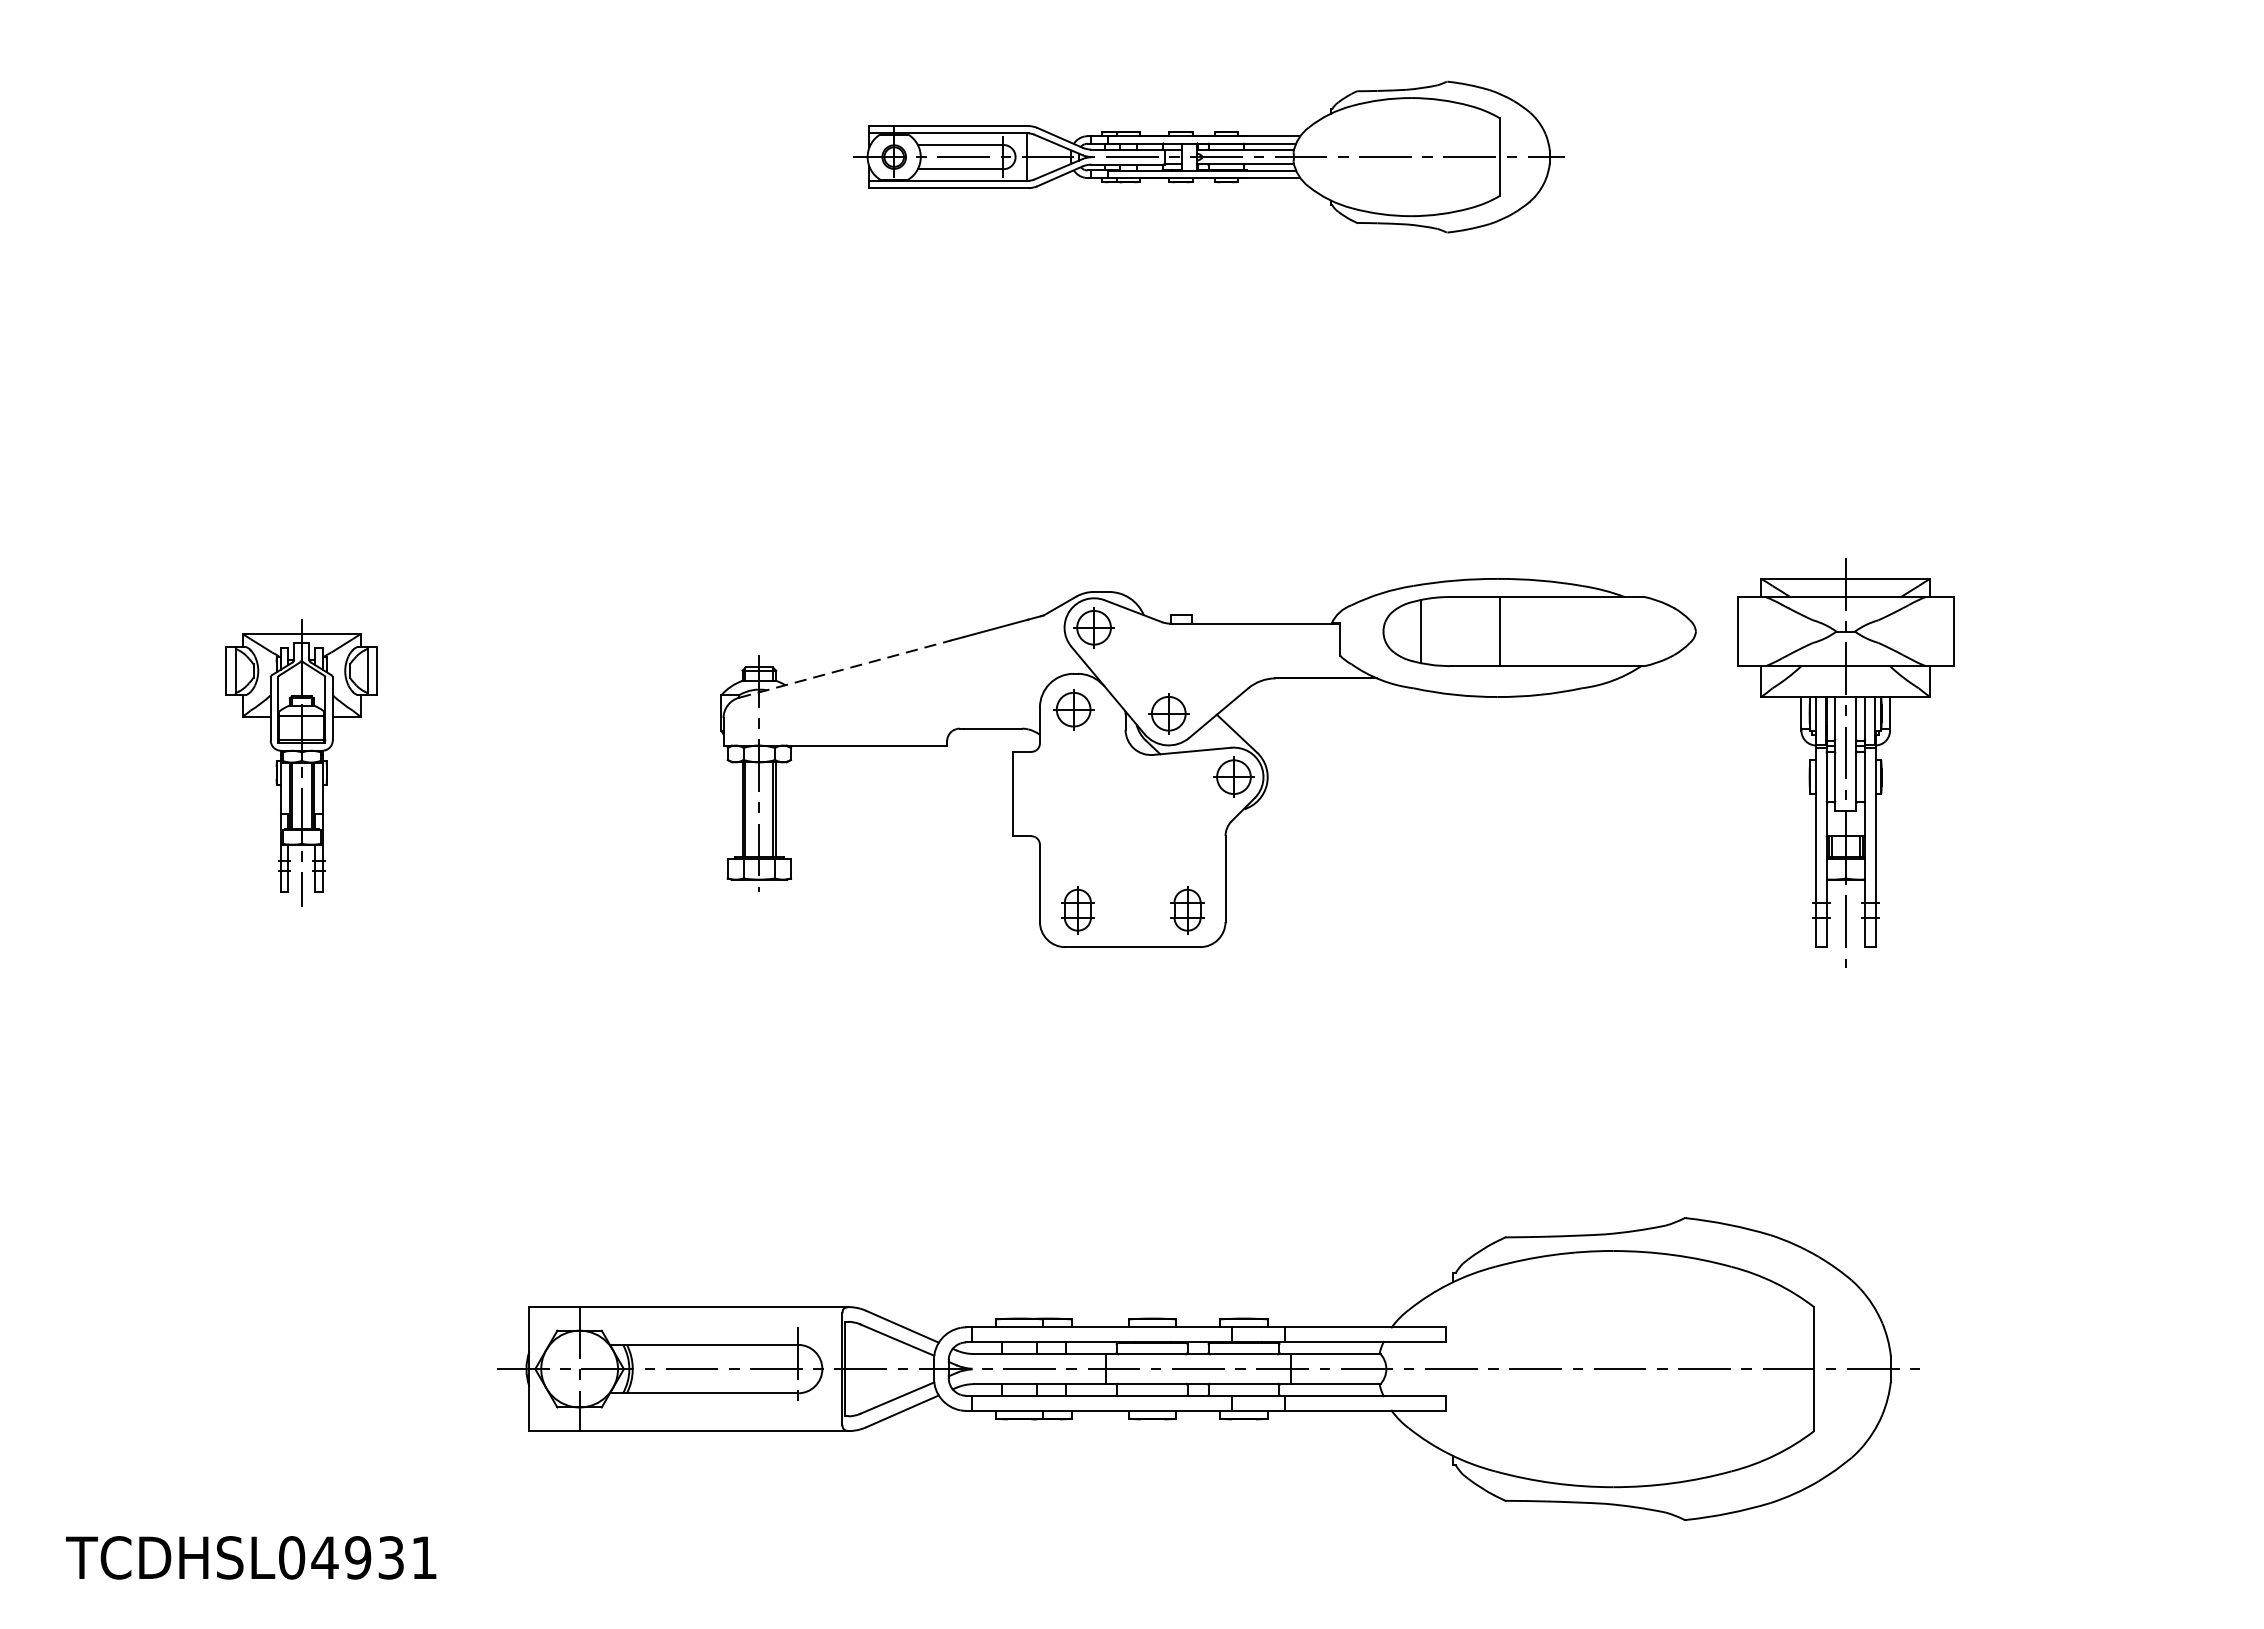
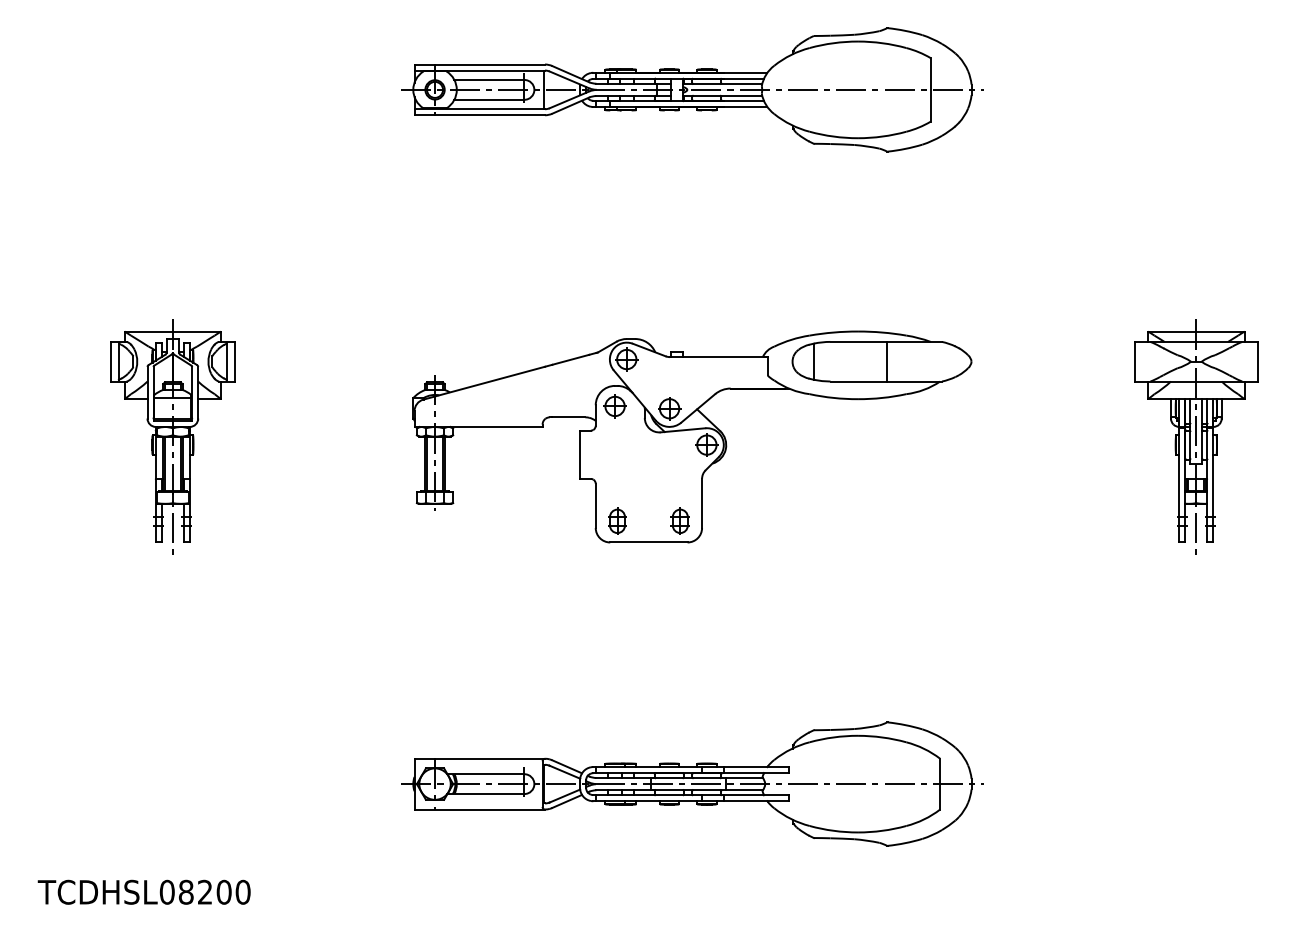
part: (1208, 156) -> (692, 89), size x1.43
line: (1500, 631) -> (887, 361), moved
line: (845, 669) -> (484, 383), dashed -> solid
part: (301, 762) -> (172, 436), size x1.43
part: (1845, 762) -> (1196, 436), moved
part: (1208, 1367) -> (692, 783), size x0.71
text: (374, 1556) -> (214, 891), TCDHSL04931 -> TCDHSL08200

